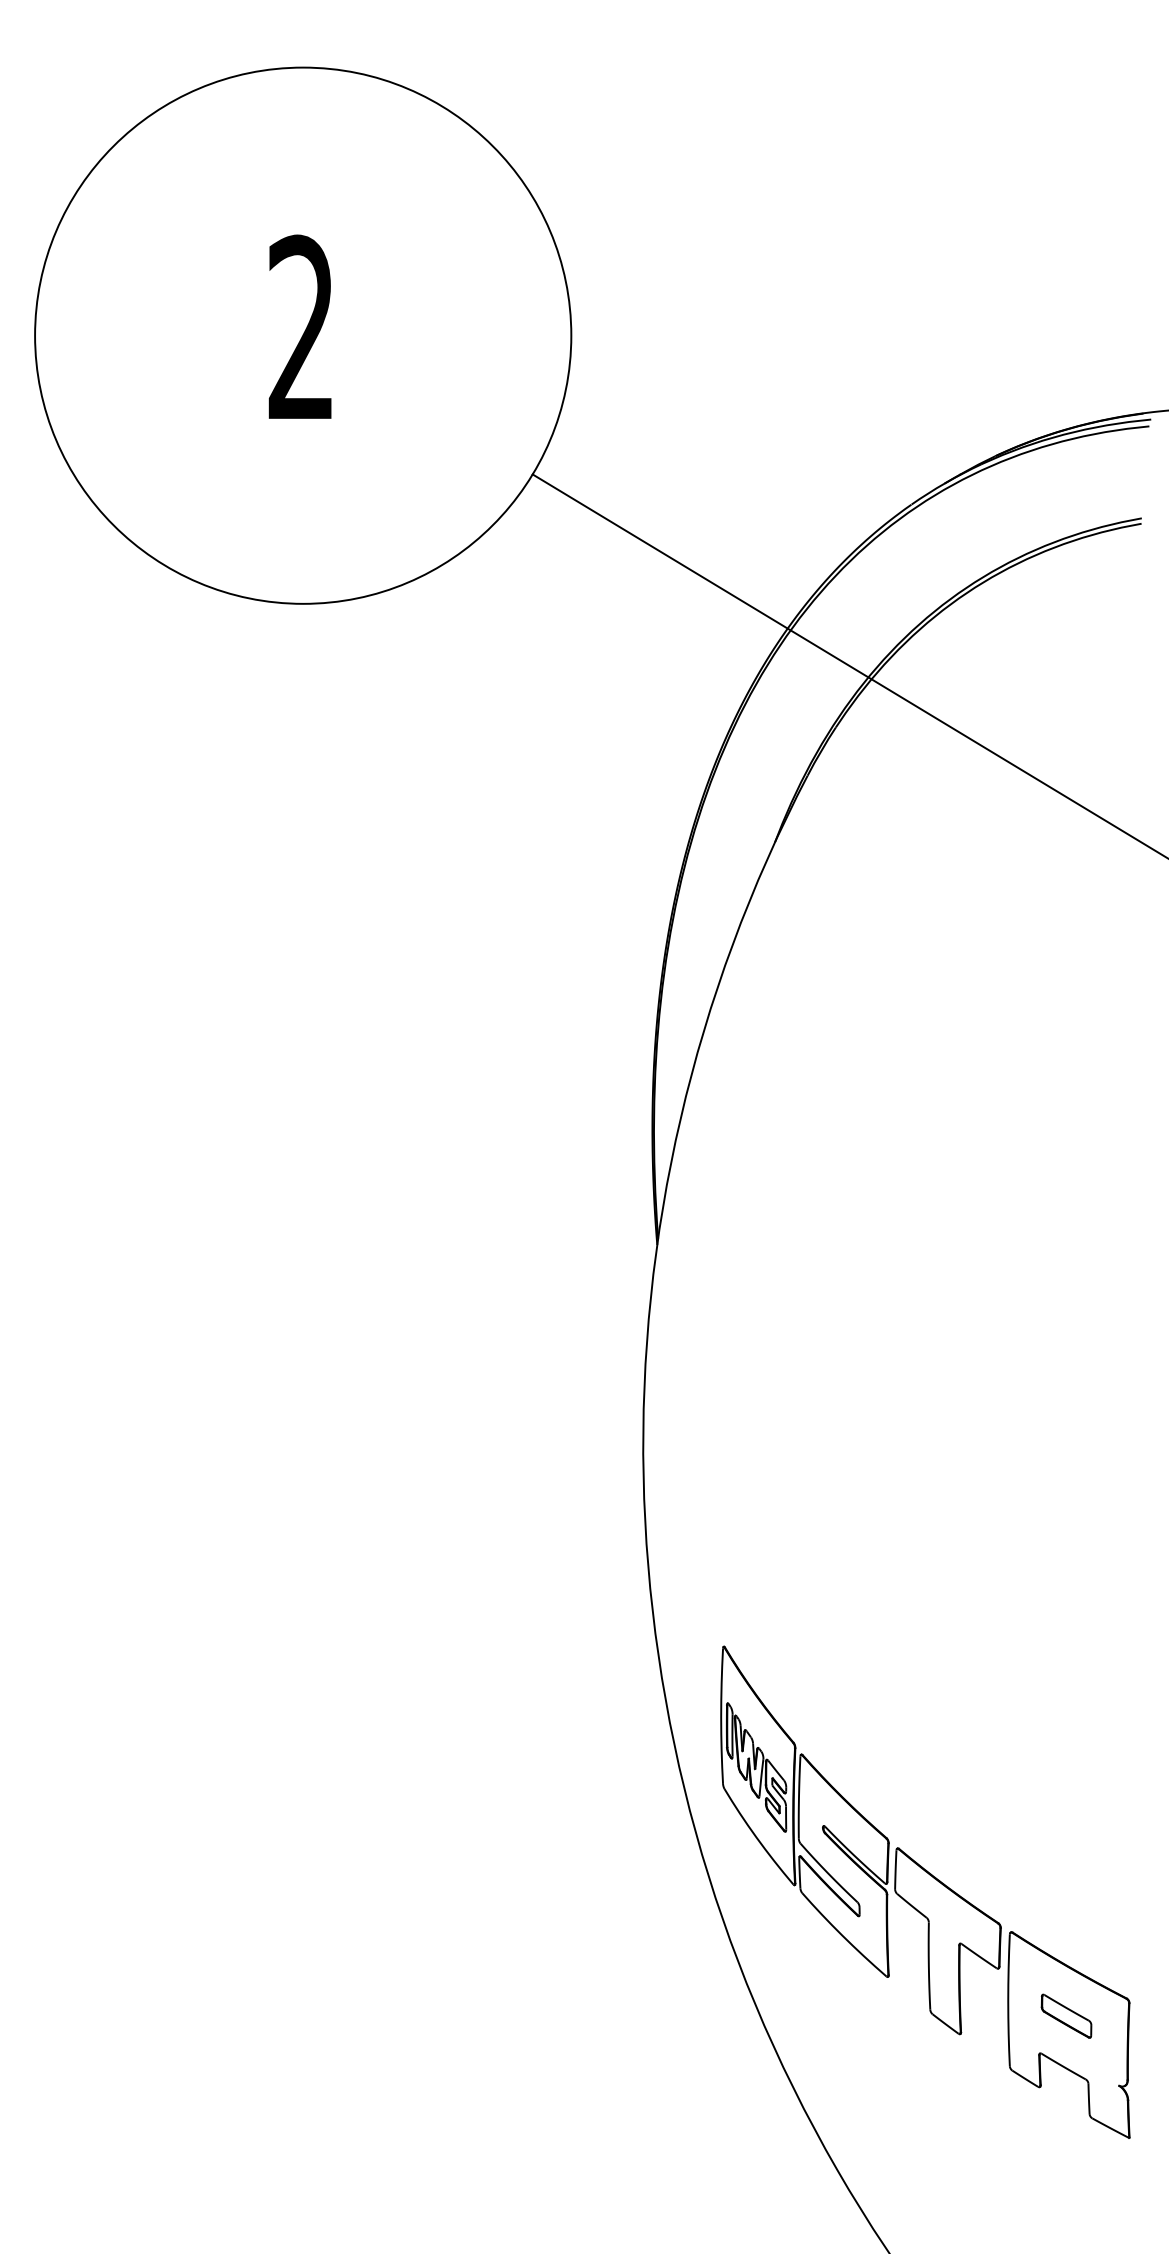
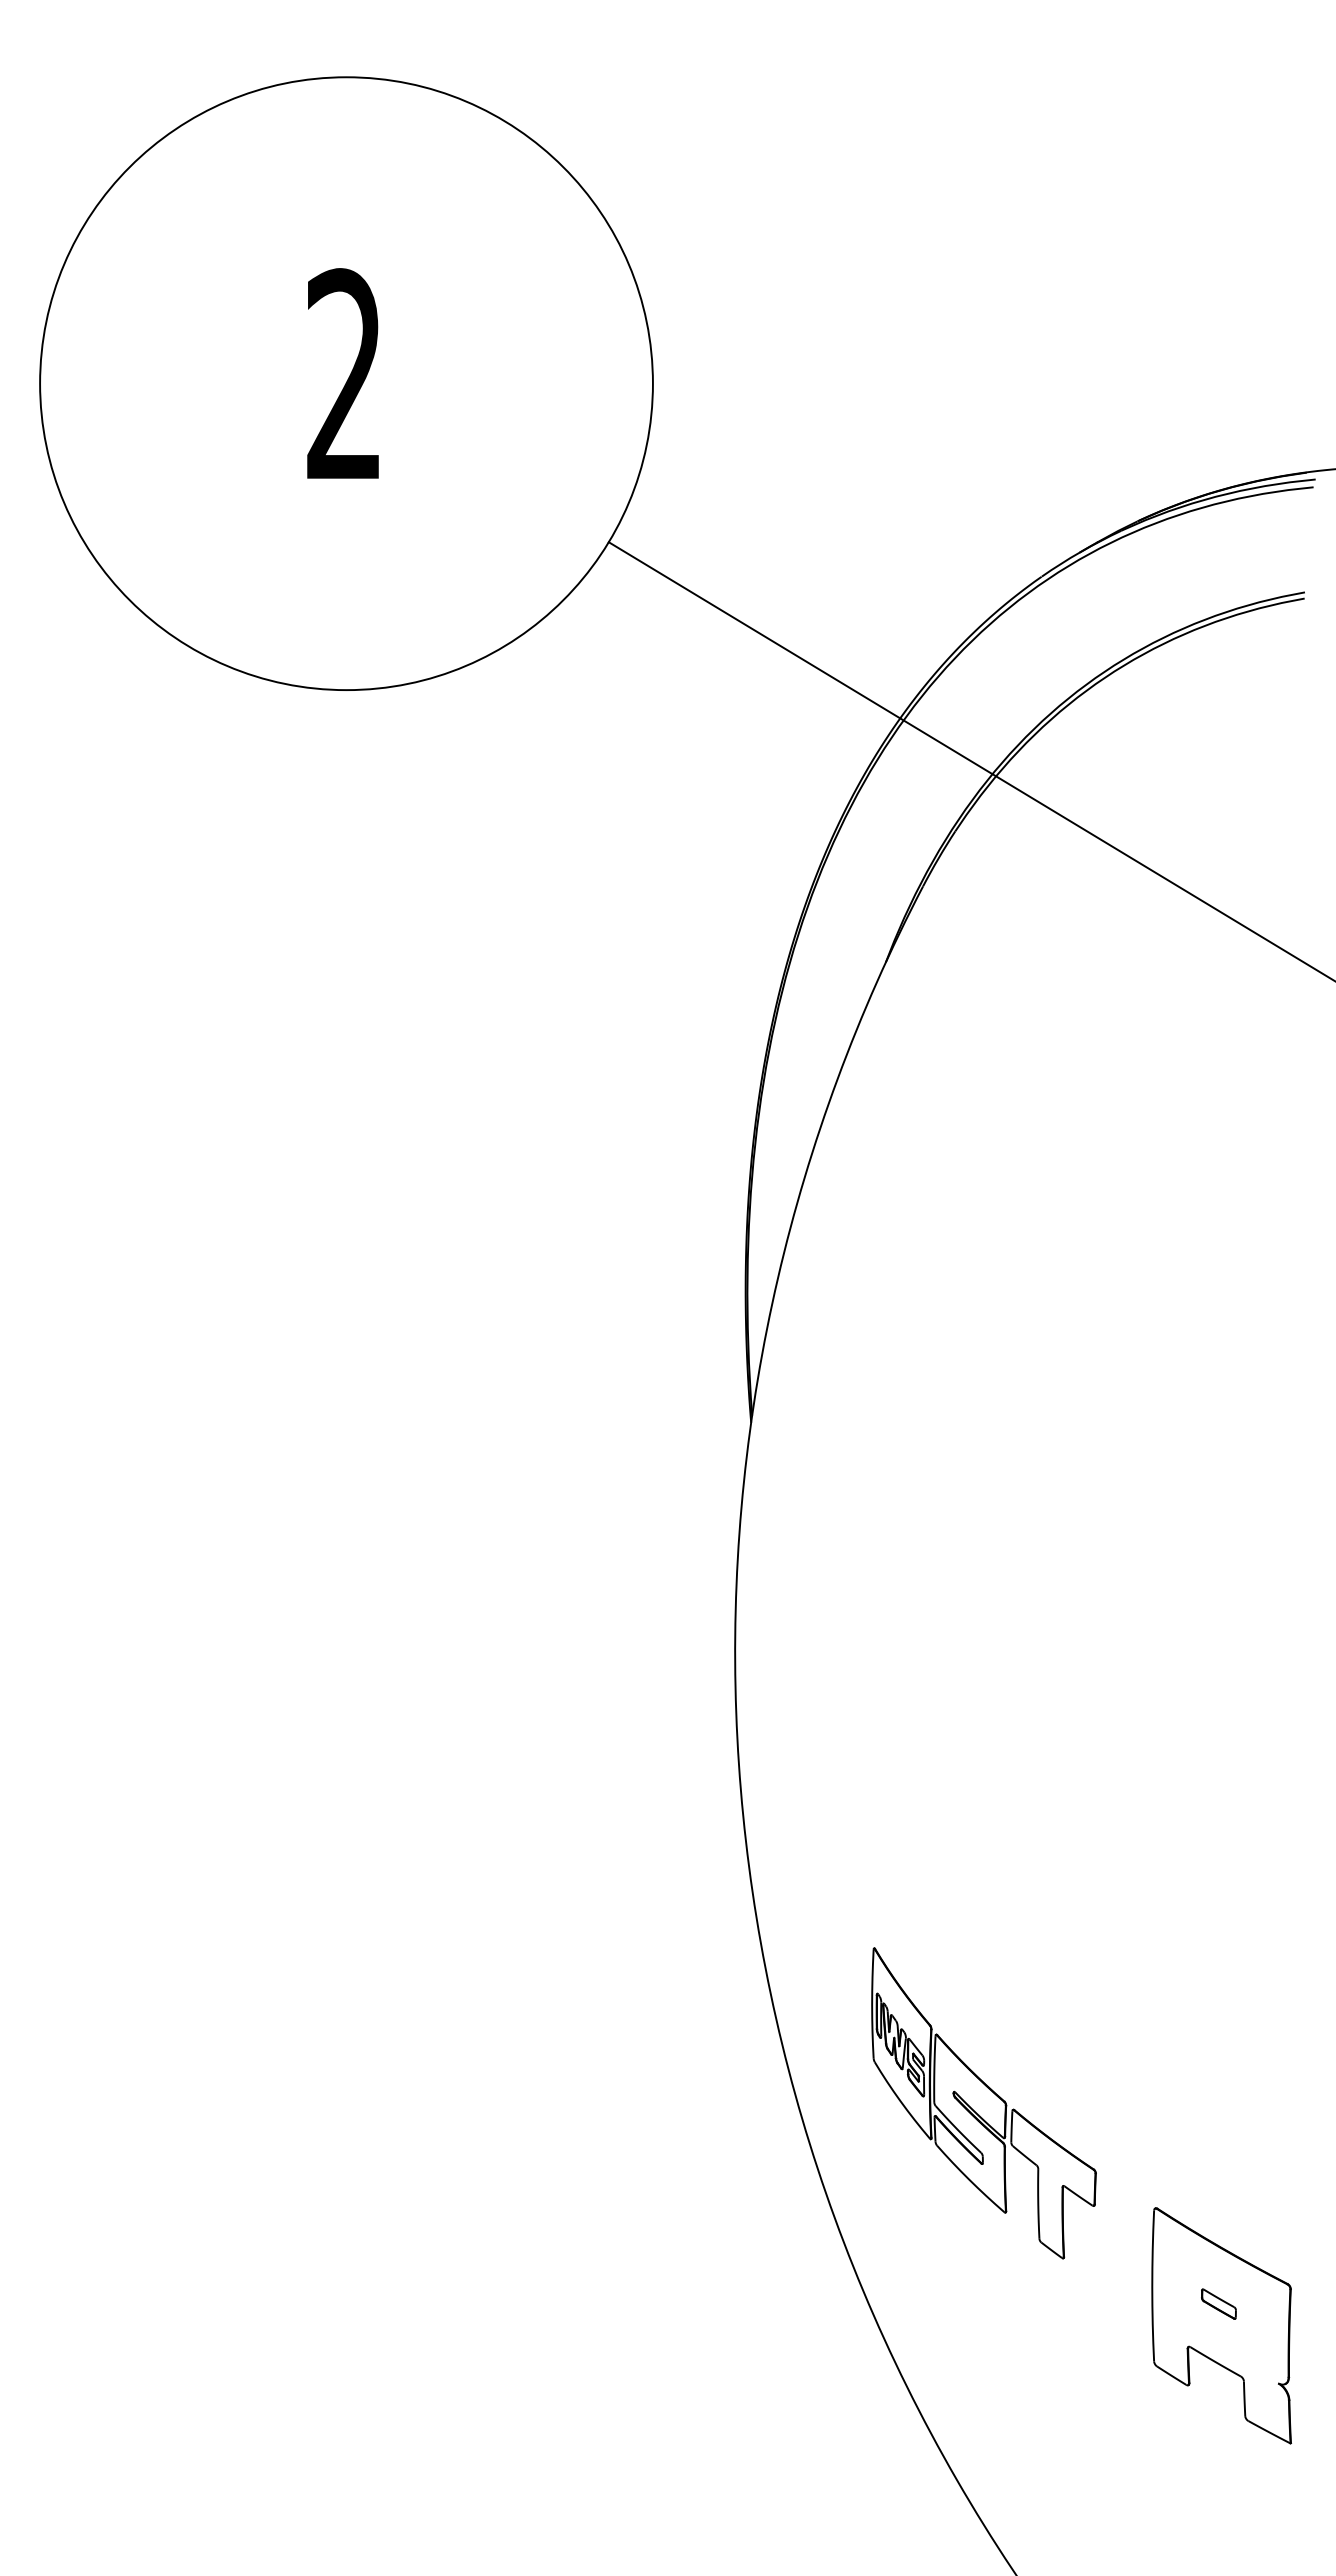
part: (860, 1840) -> (983, 2103), size x0.7
part: (1066, 2015) -> (1218, 2303), size x0.6

